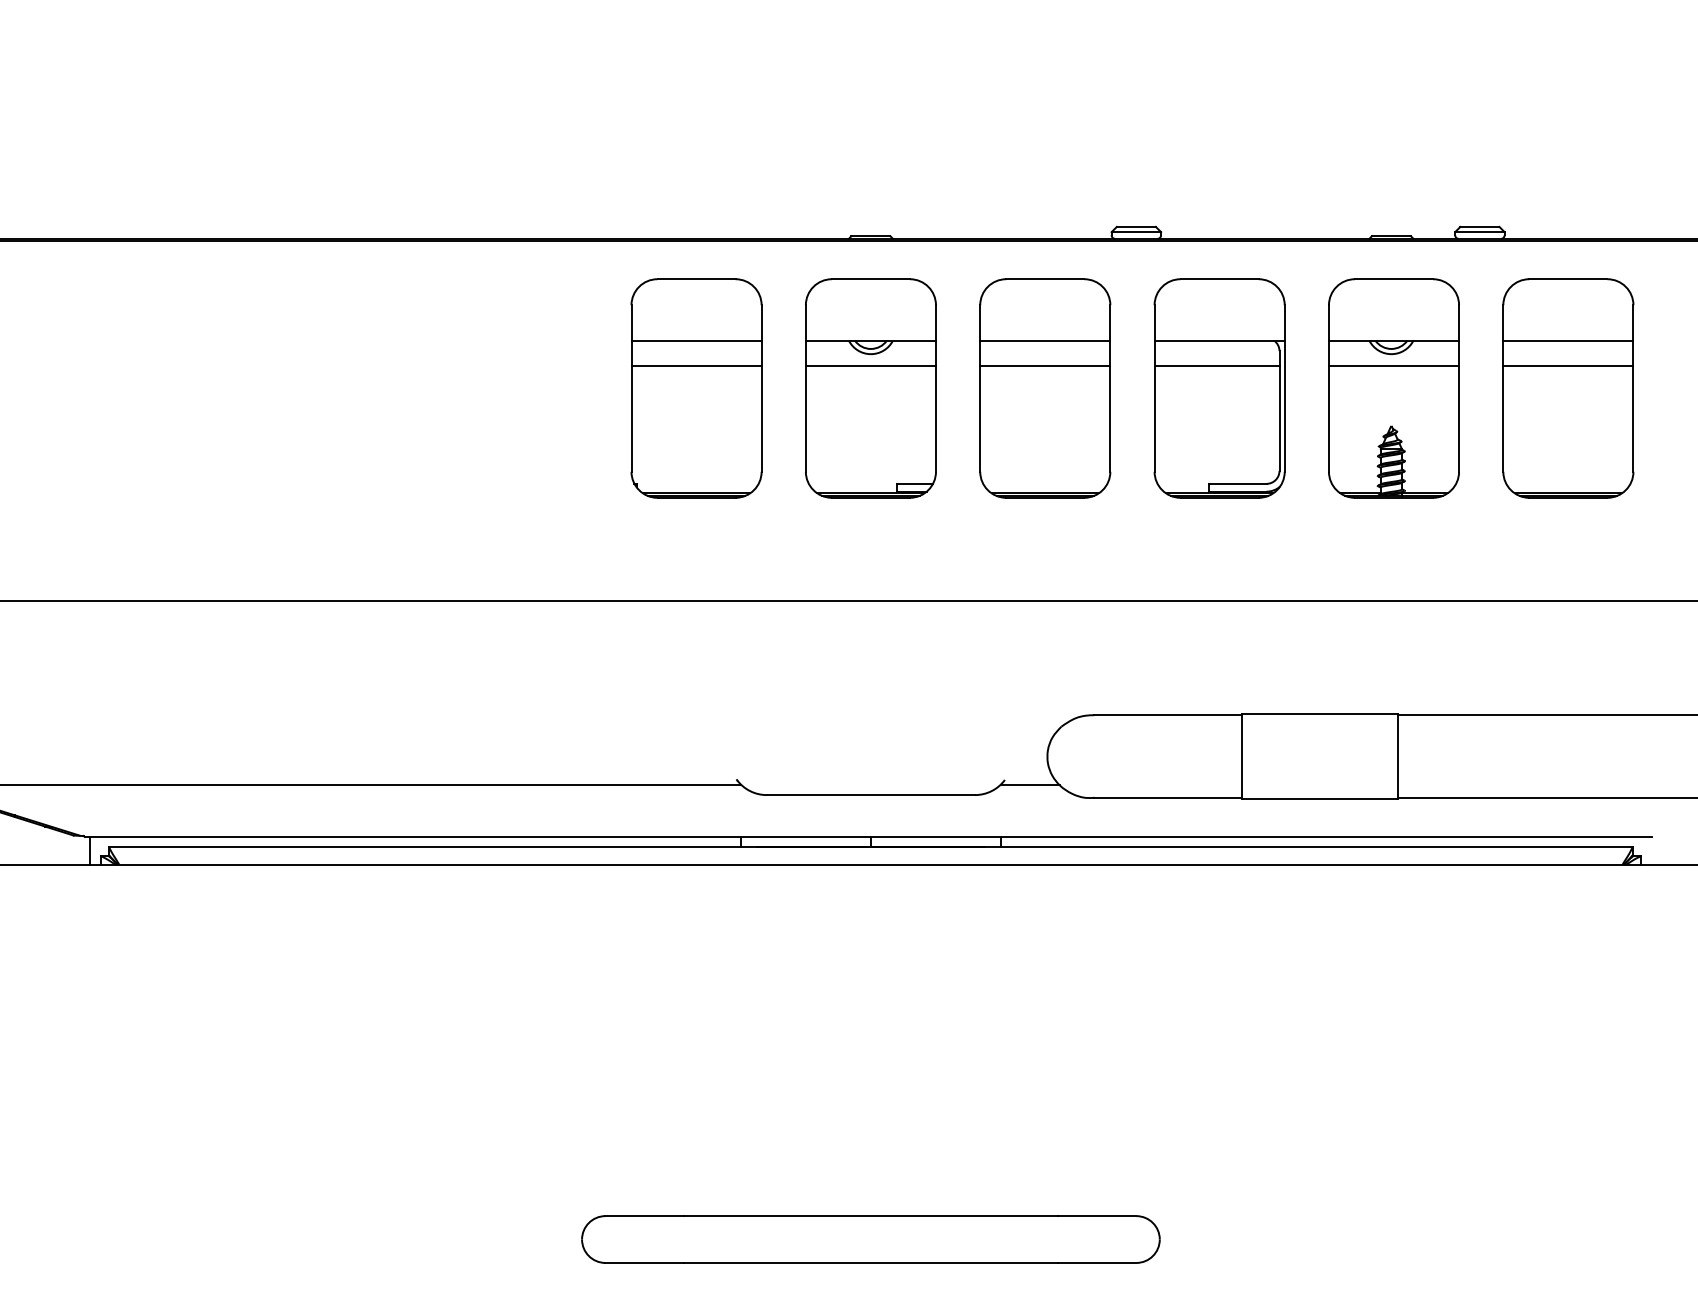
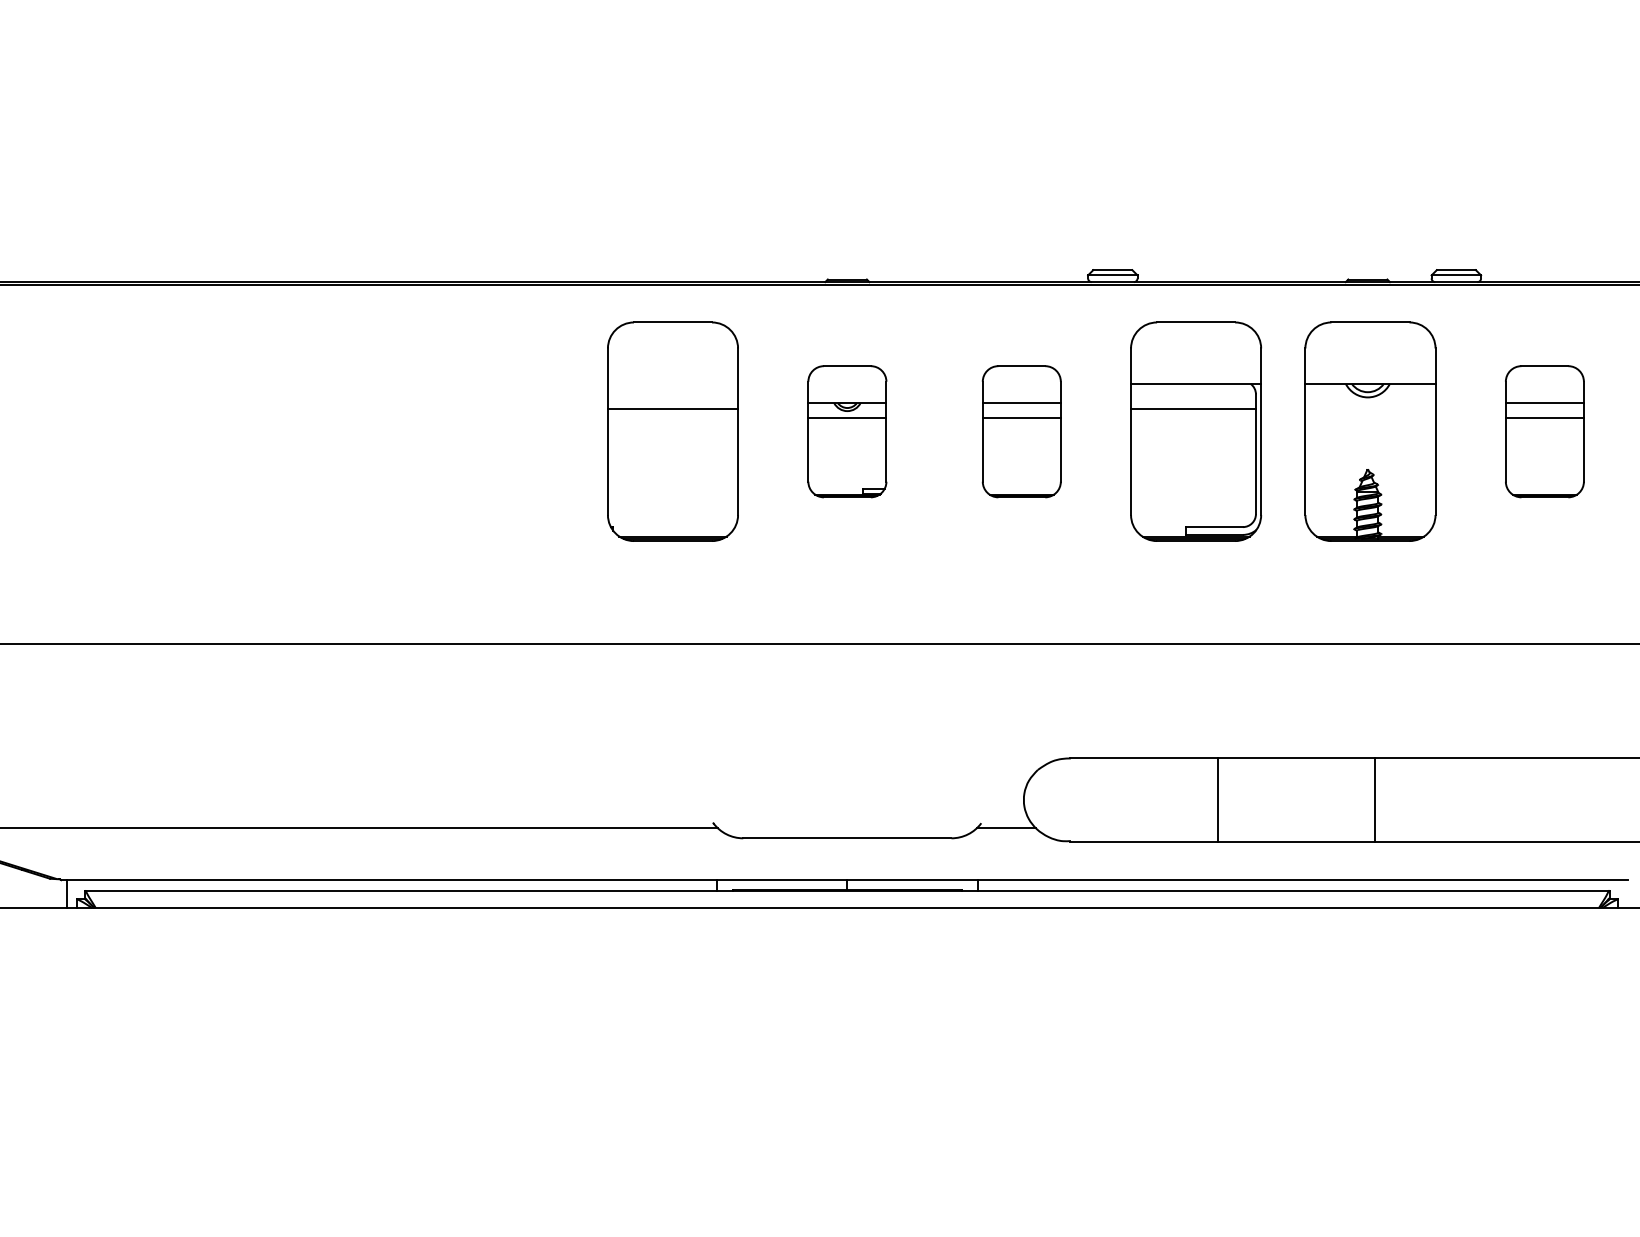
line: (696, 340) -> (672, 383), removed
line: (1393, 365) -> (1369, 408), removed
part: (870, 388) -> (846, 431), size x0.6
part: (1045, 388) -> (1021, 431), size x0.6
part: (1568, 388) -> (1544, 431), size x0.6

